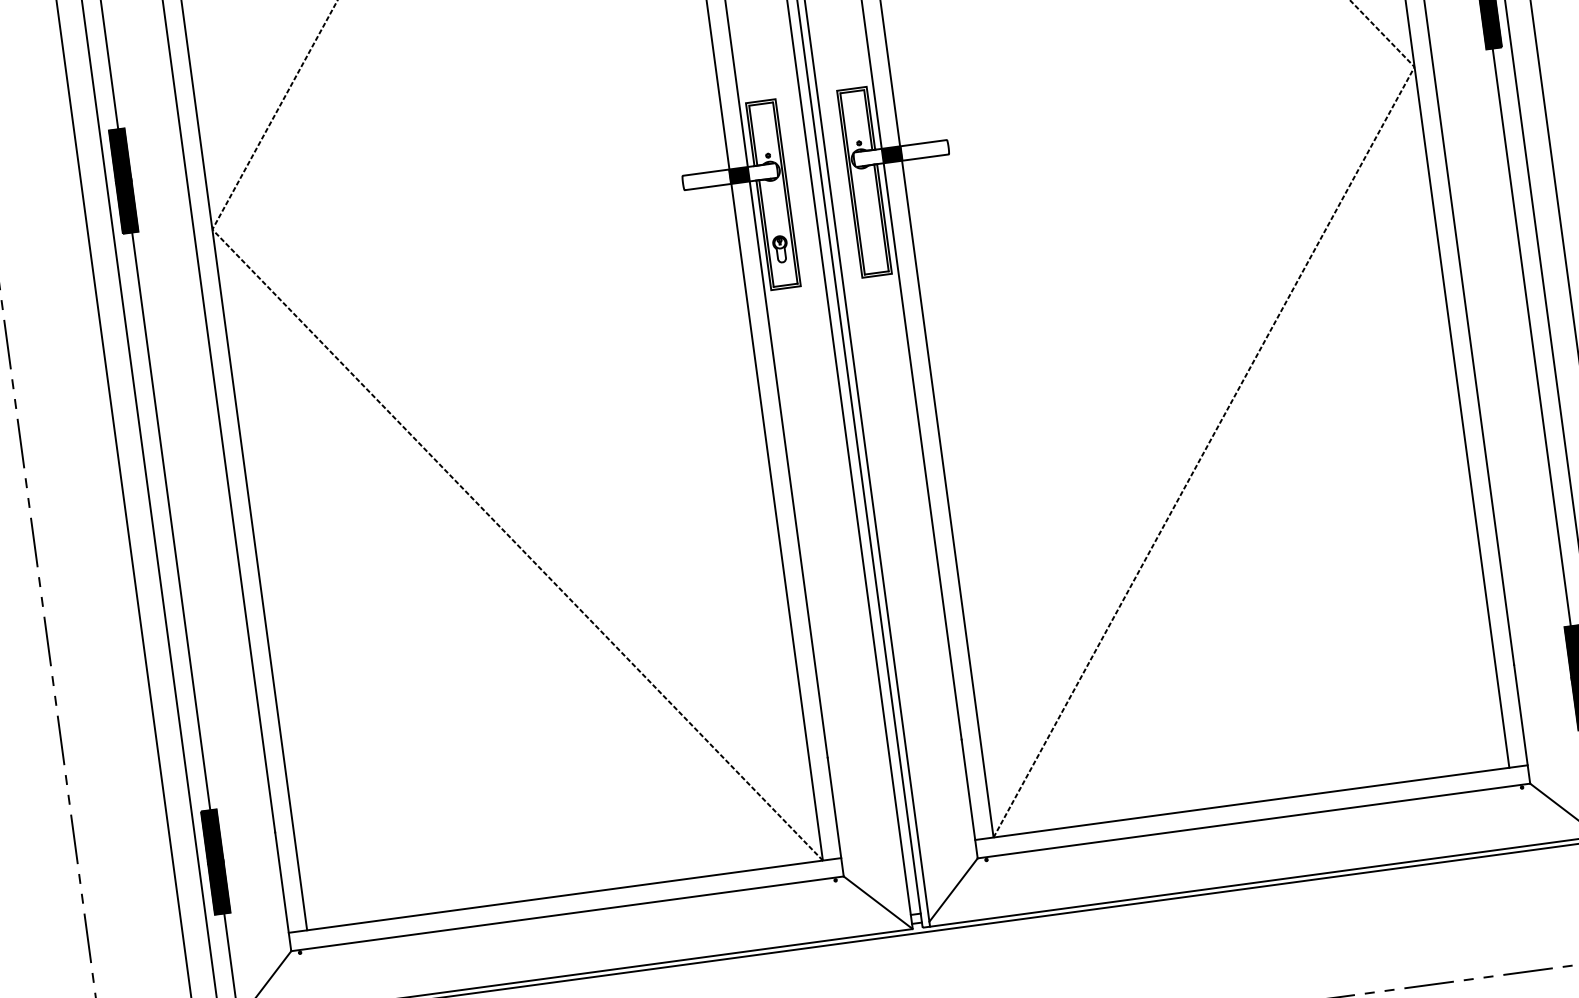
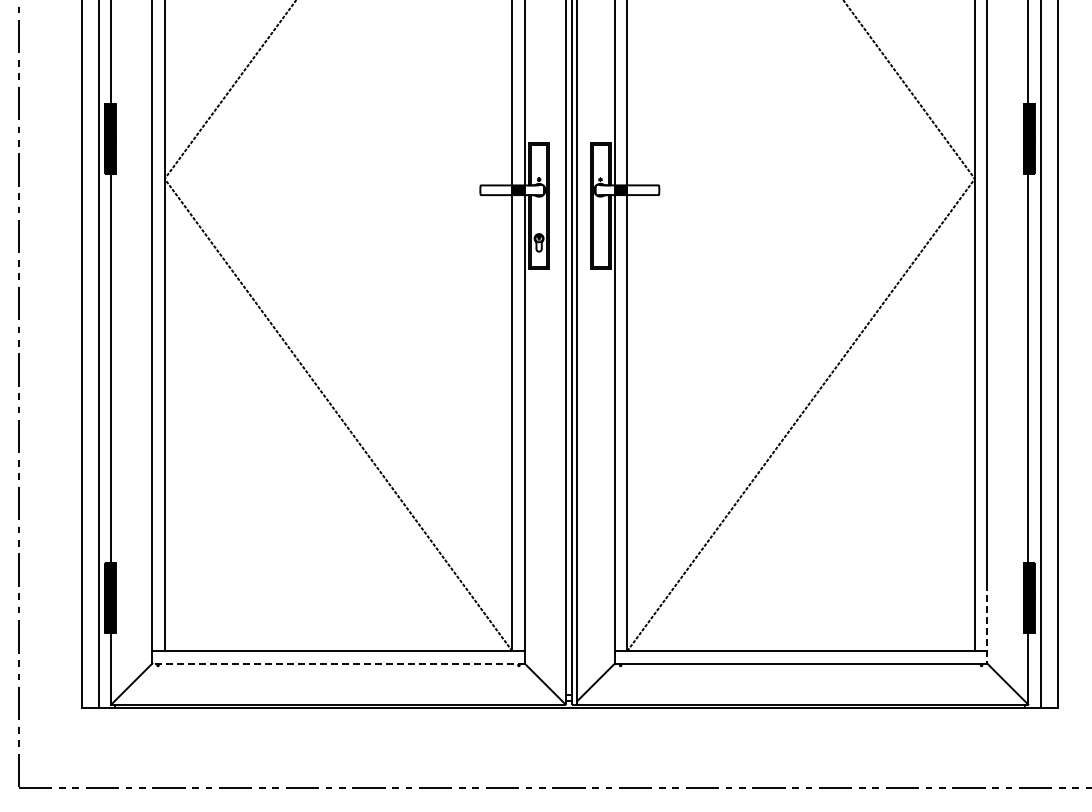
line: (1522, 725) -> (987, 624), solid -> dashed
line: (567, 913) -> (338, 663), solid -> dashed

